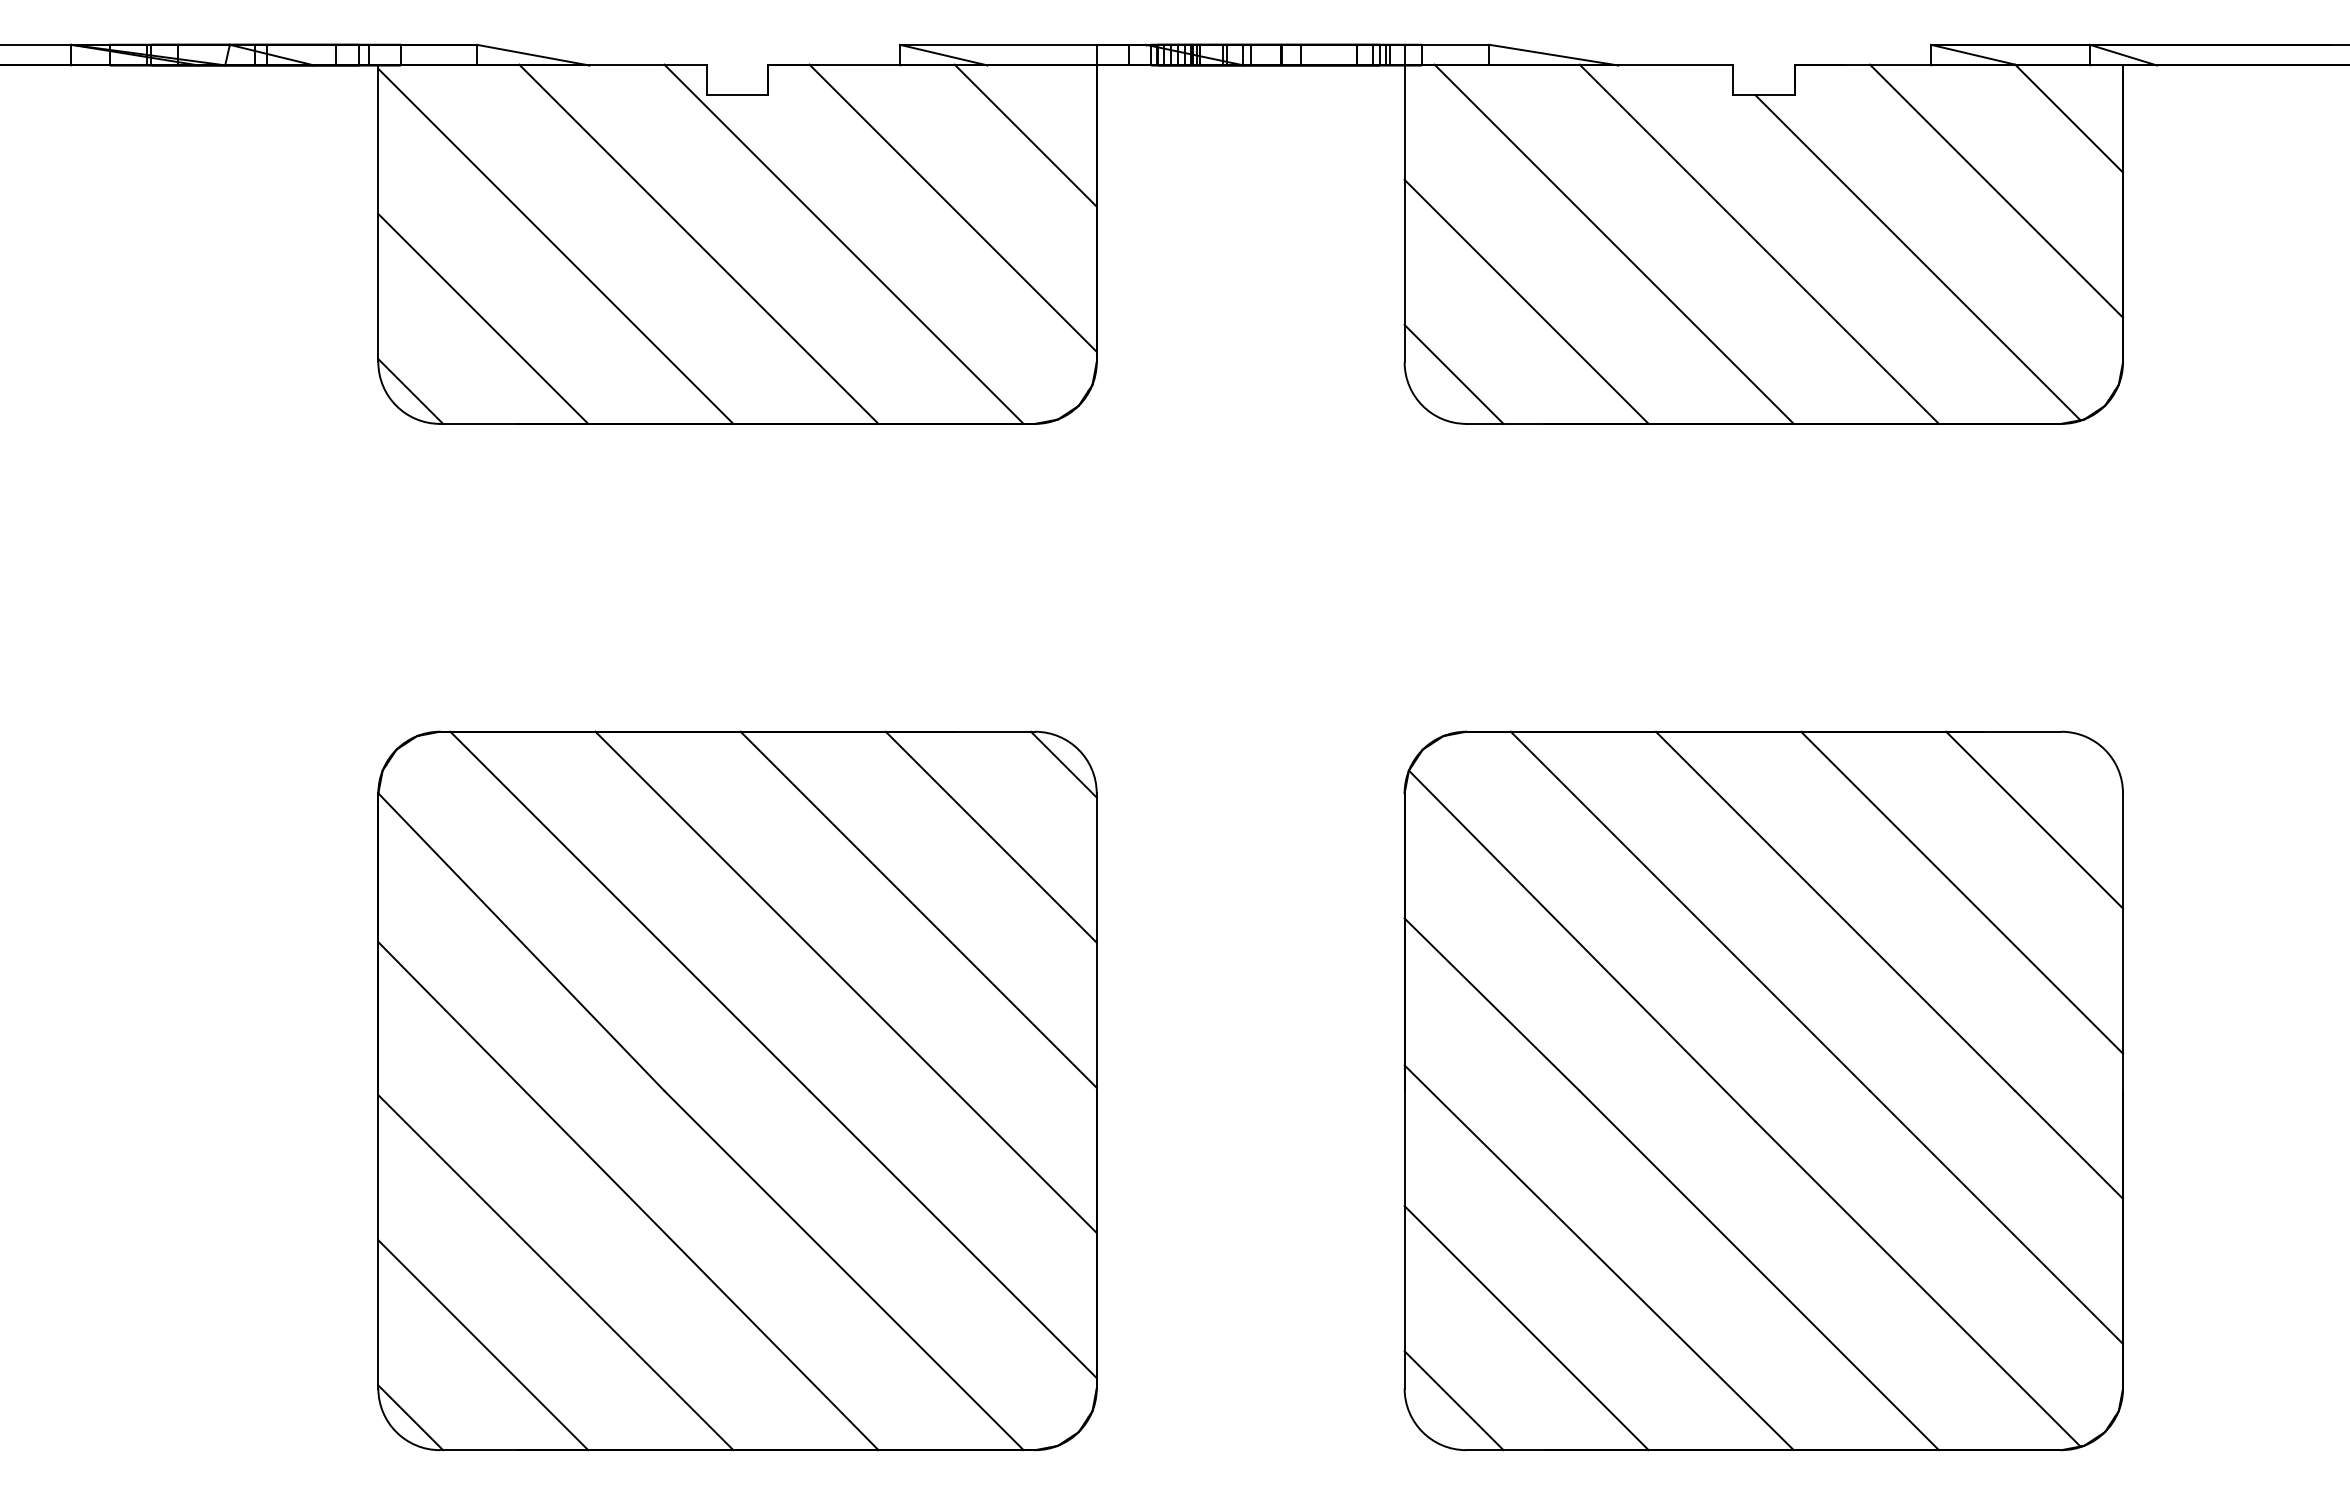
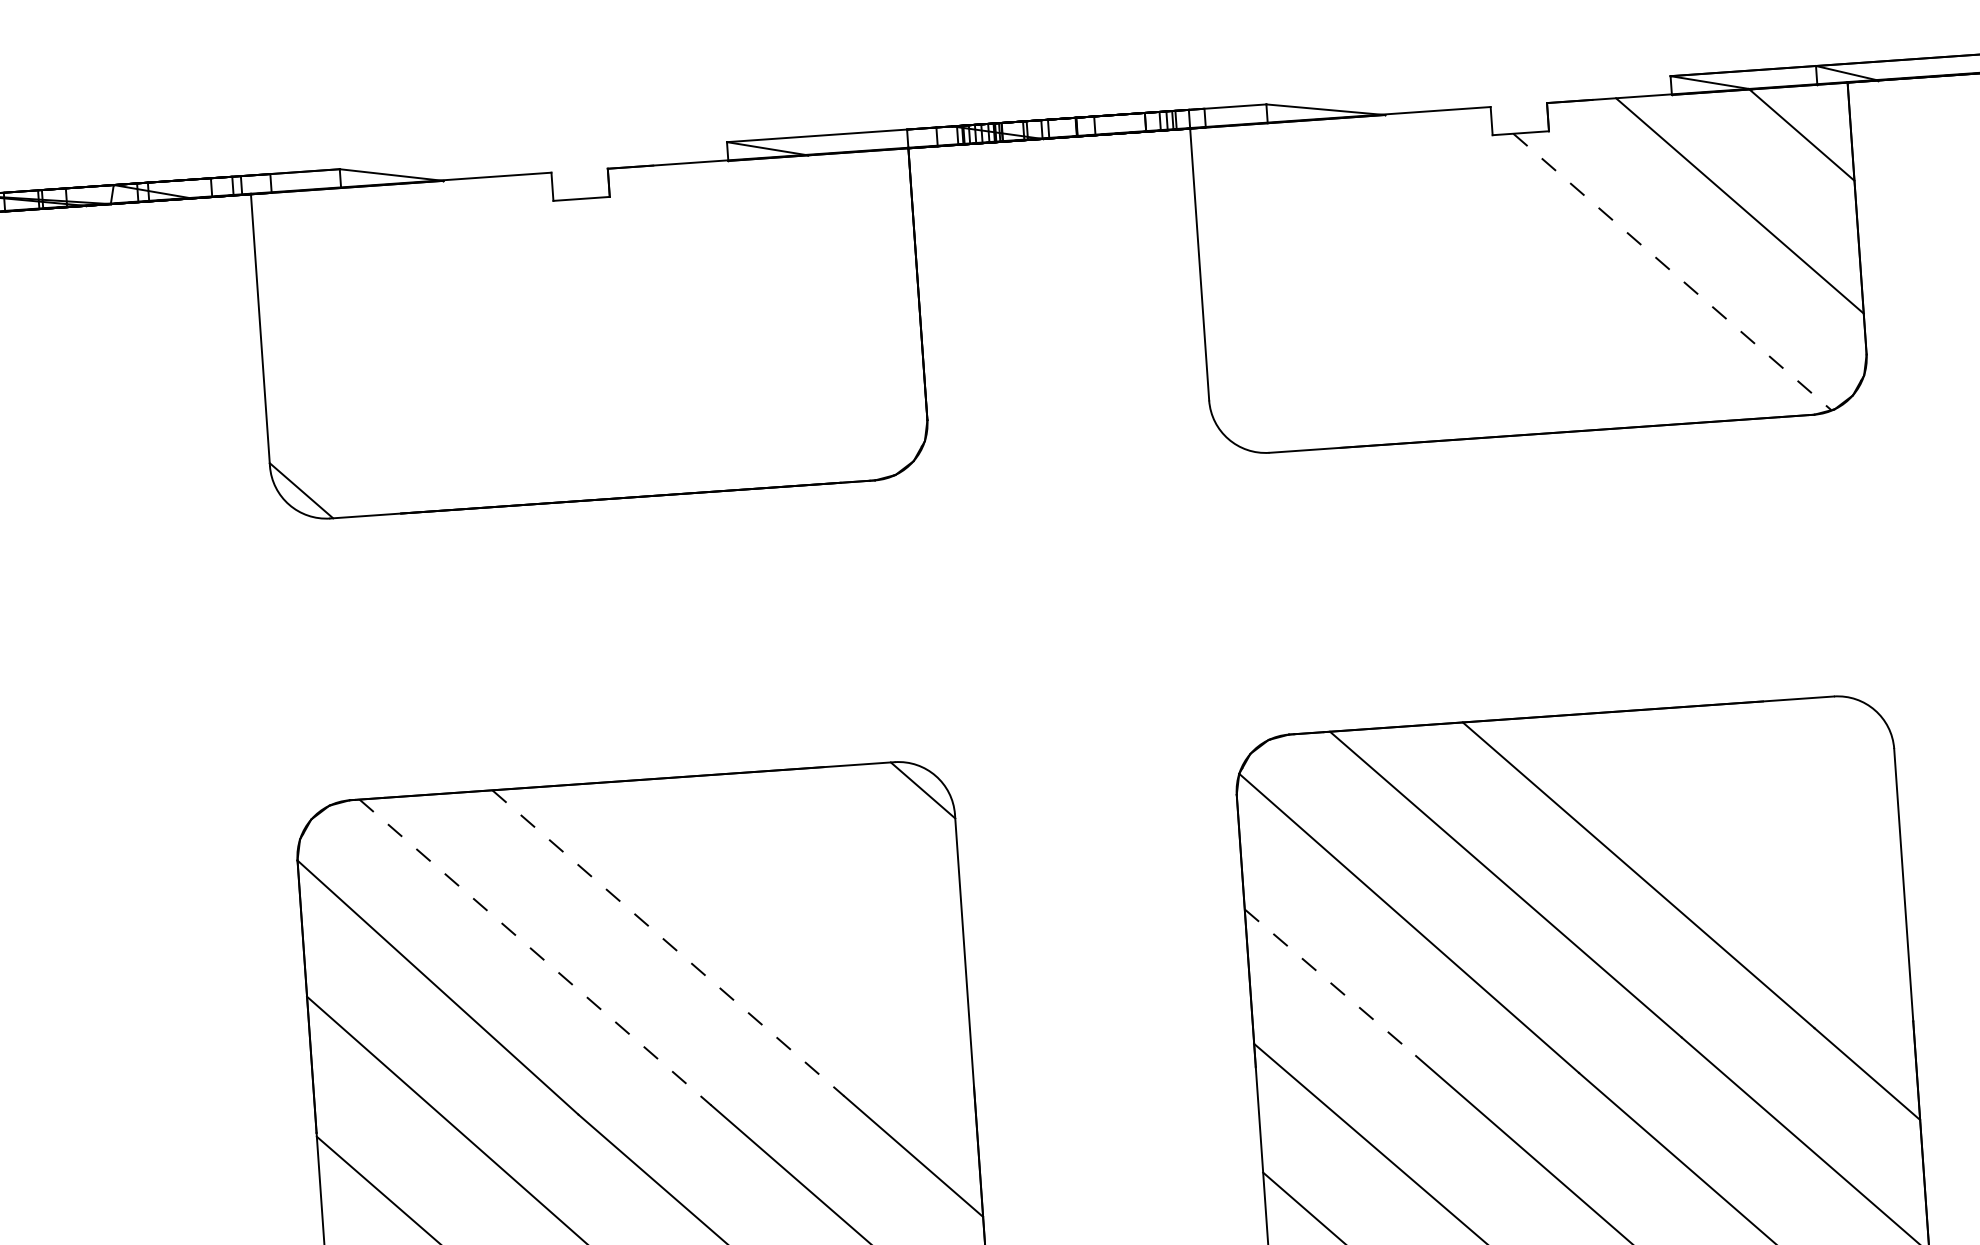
line: (1025, 135) -> (847, 217), removed
line: (952, 207) -> (785, 287), removed
line: (698, 243) -> (555, 336), removed
line: (843, 243) -> (688, 327), removed
line: (1613, 243) -> (1392, 278), removed
line: (1758, 243) -> (1525, 269), removed
line: (555, 245) -> (424, 347), removed
line: (1918, 258) -> (1672, 272), solid -> dashed
line: (1526, 301) -> (1316, 336), removed
line: (483, 318) -> (363, 419), removed
line: (1453, 373) -> (1254, 407), removed
line: (2034, 819) -> (1814, 778), removed
line: (990, 836) -> (860, 860), removed
line: (1962, 892) -> (1753, 849), removed
line: (918, 909) -> (799, 932), removed
line: (630, 911) -> (535, 952), solid -> dashed
line: (775, 911) -> (668, 943), solid -> dashed
line: (1492, 1004) -> (1330, 982), solid -> dashed

